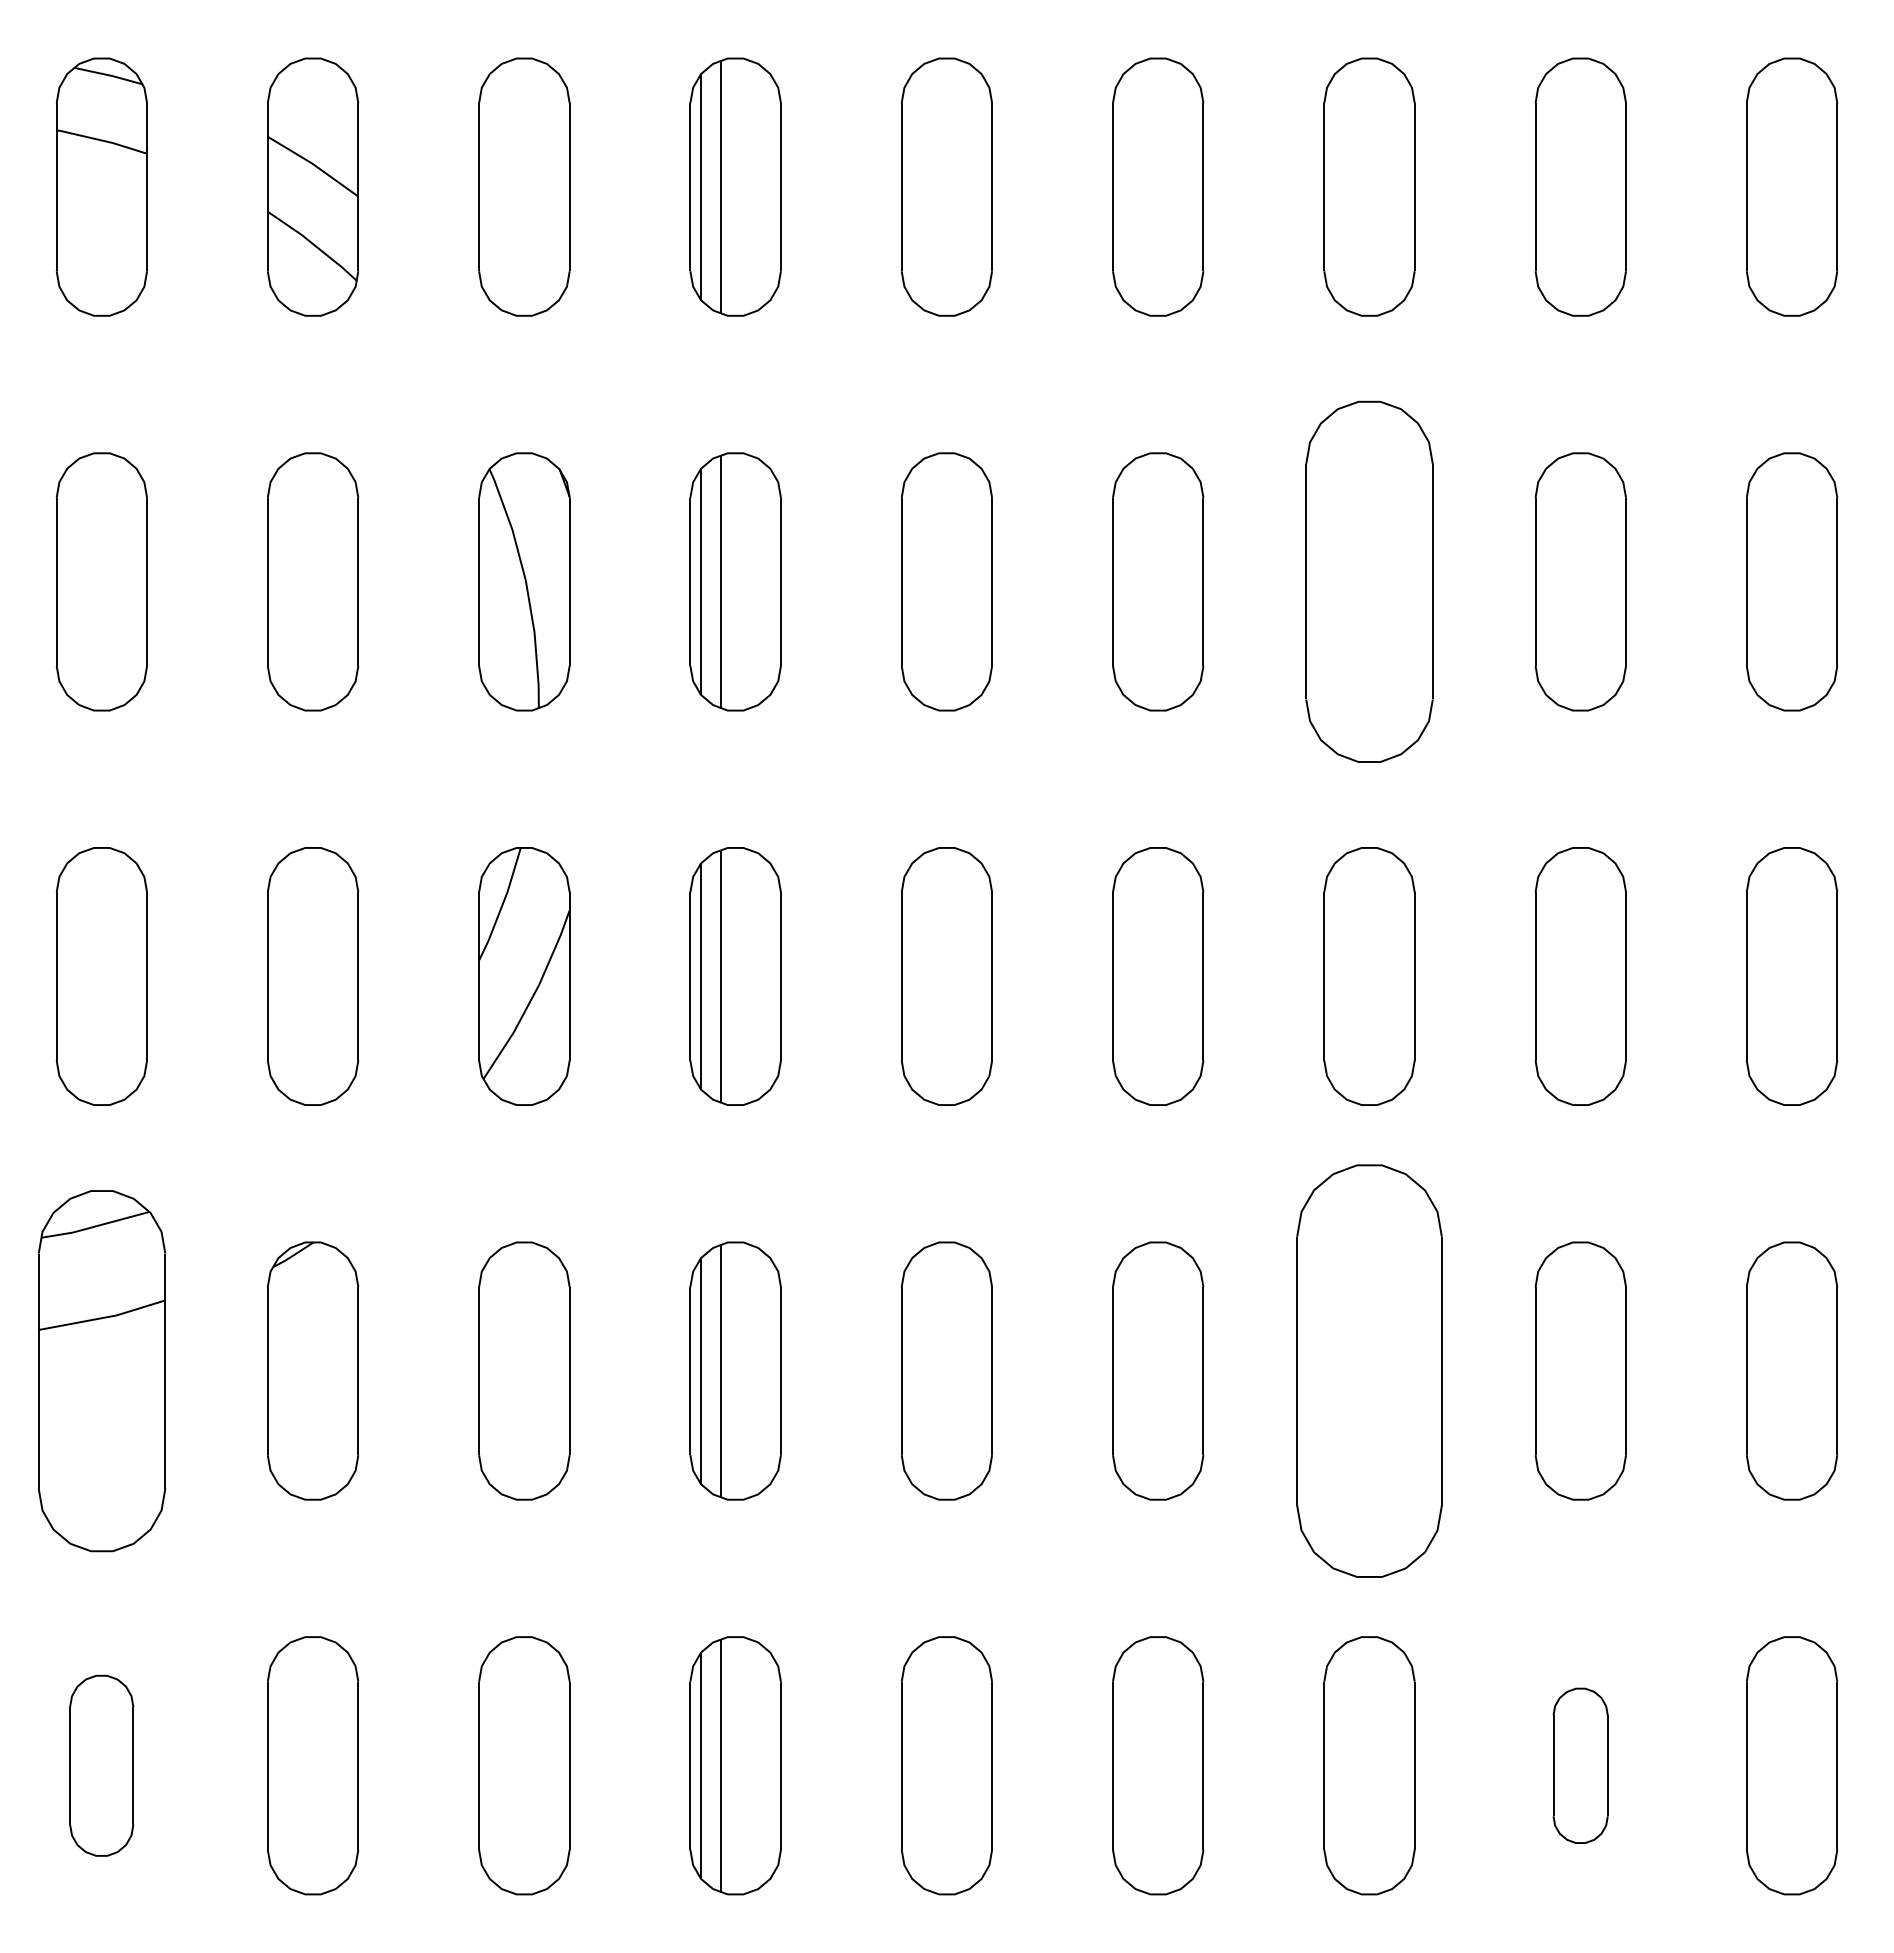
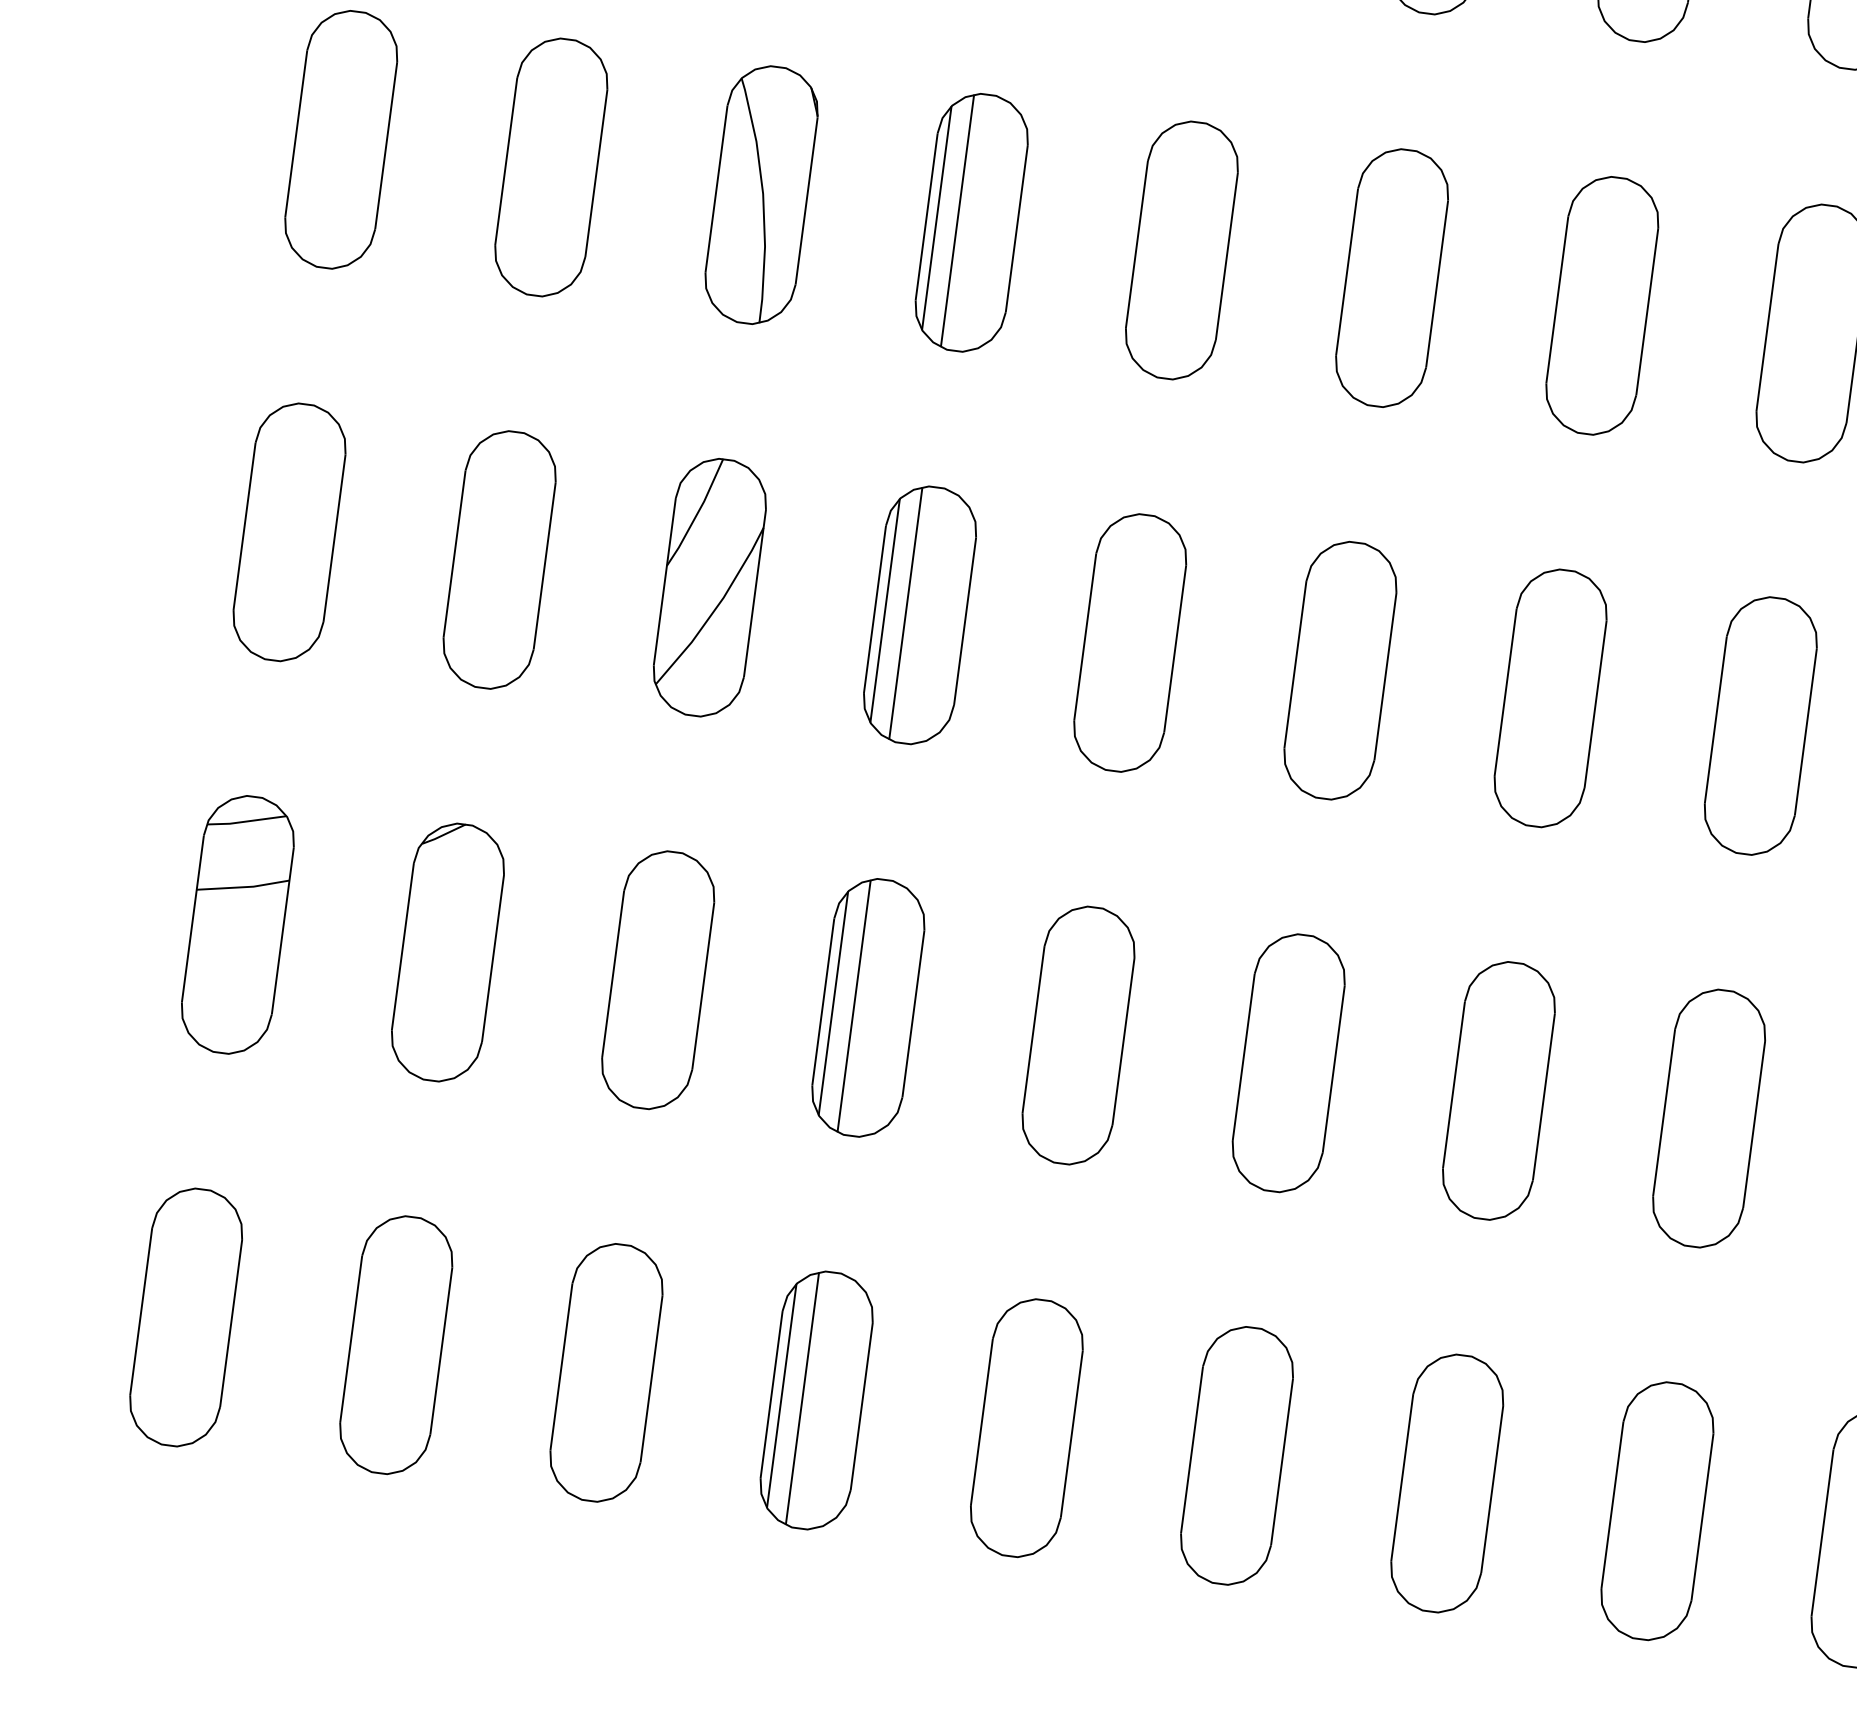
part: (1369, 581) -> (1602, 305), size x0.71
part: (101, 1370) -> (237, 924), size x0.71
part: (1369, 1370) -> (1499, 1090), size x0.62
part: (101, 1765) -> (185, 1317), size x1.43
part: (1580, 1765) -> (1657, 1510), size x1.67

